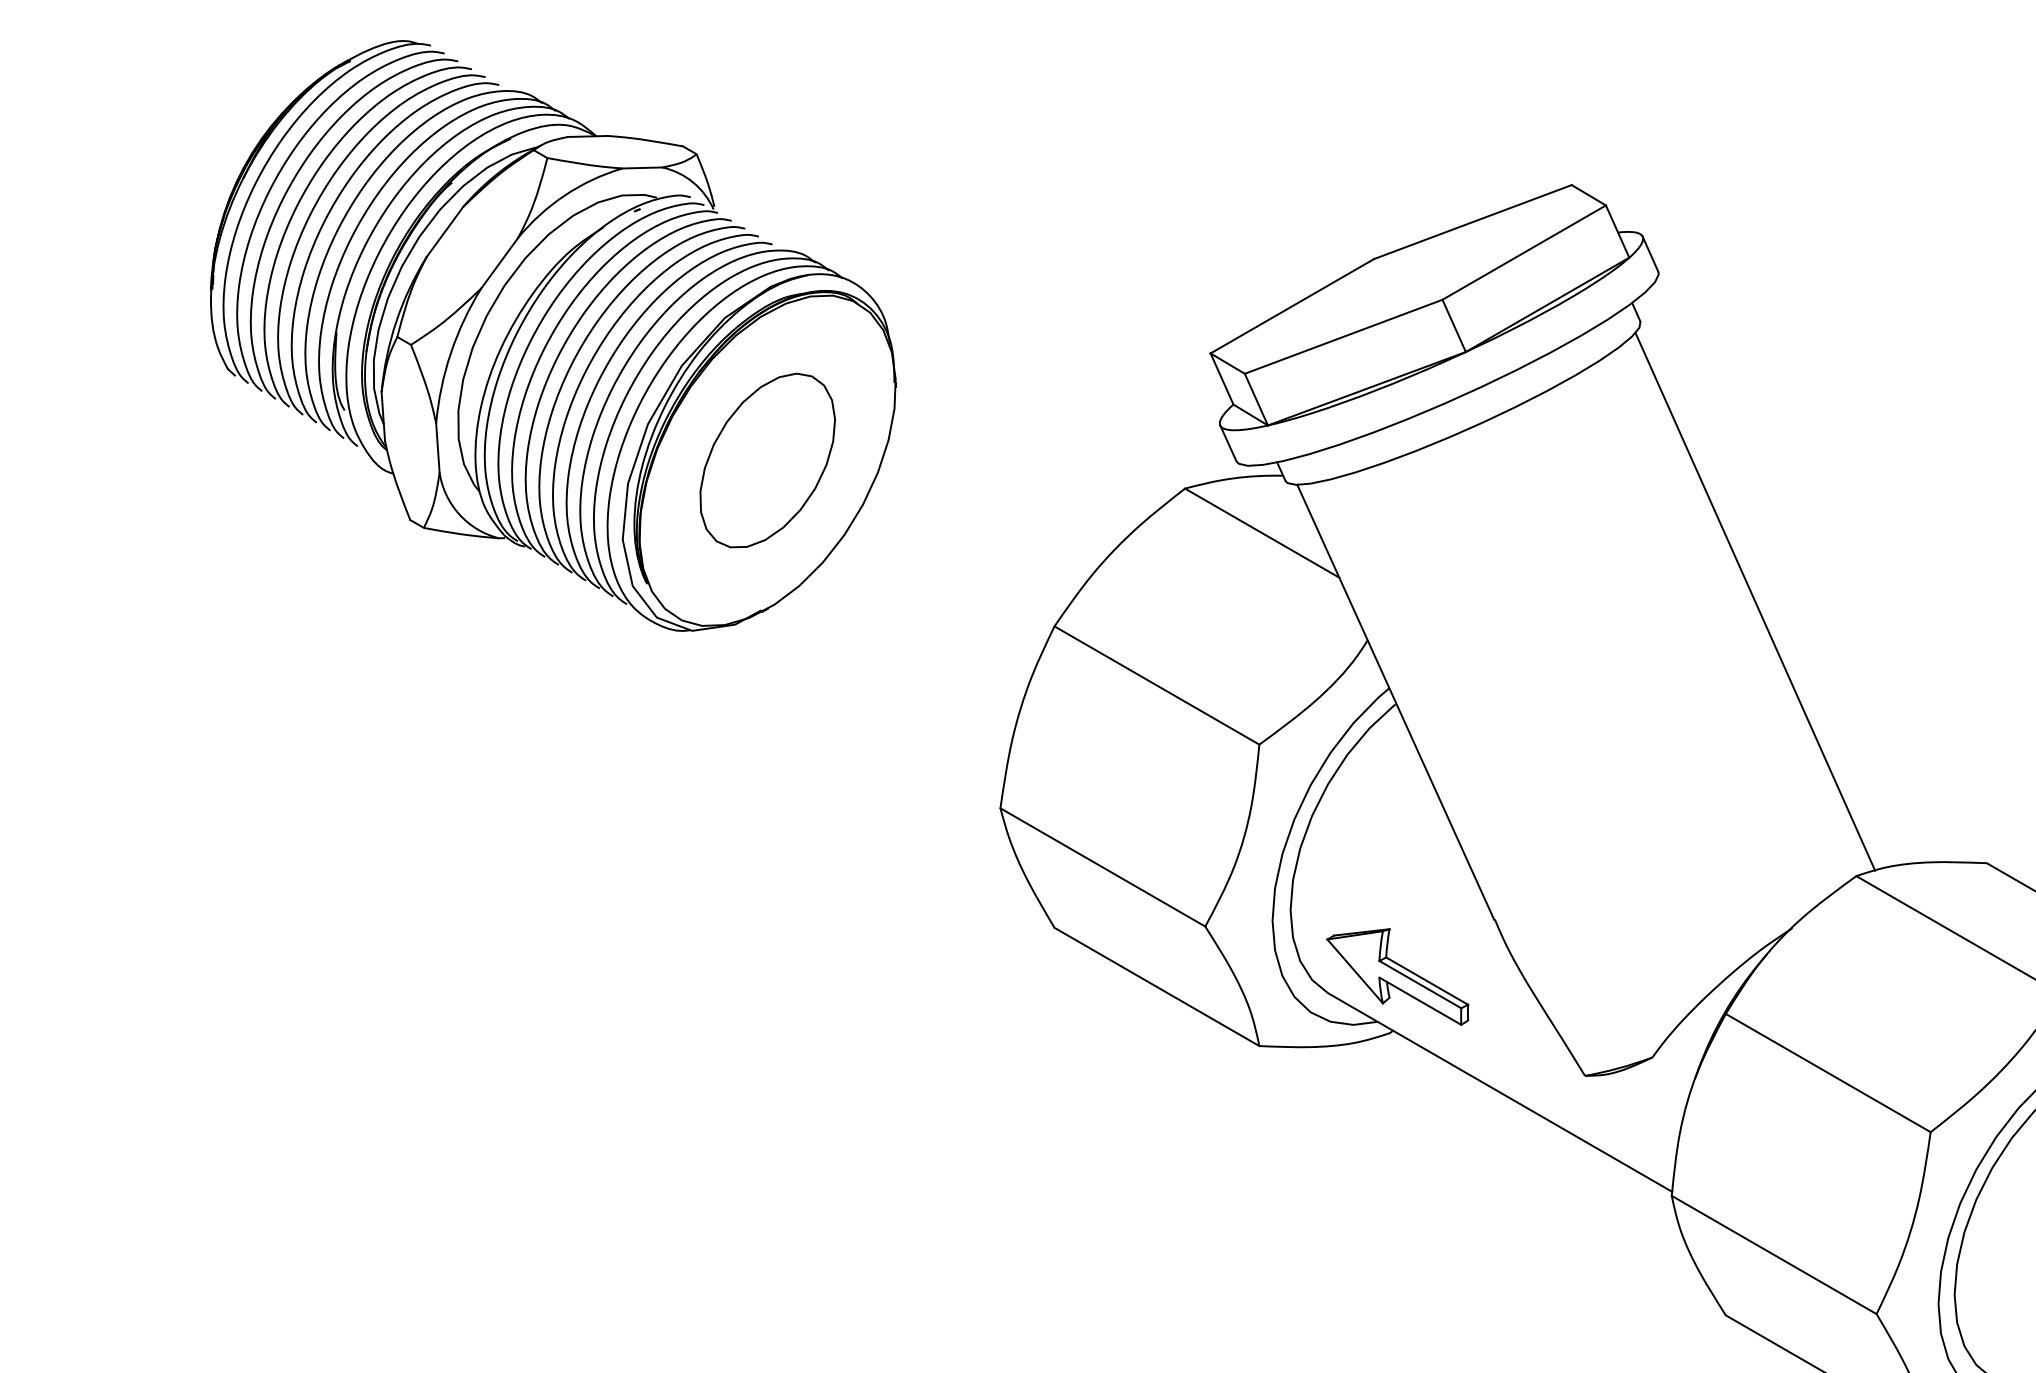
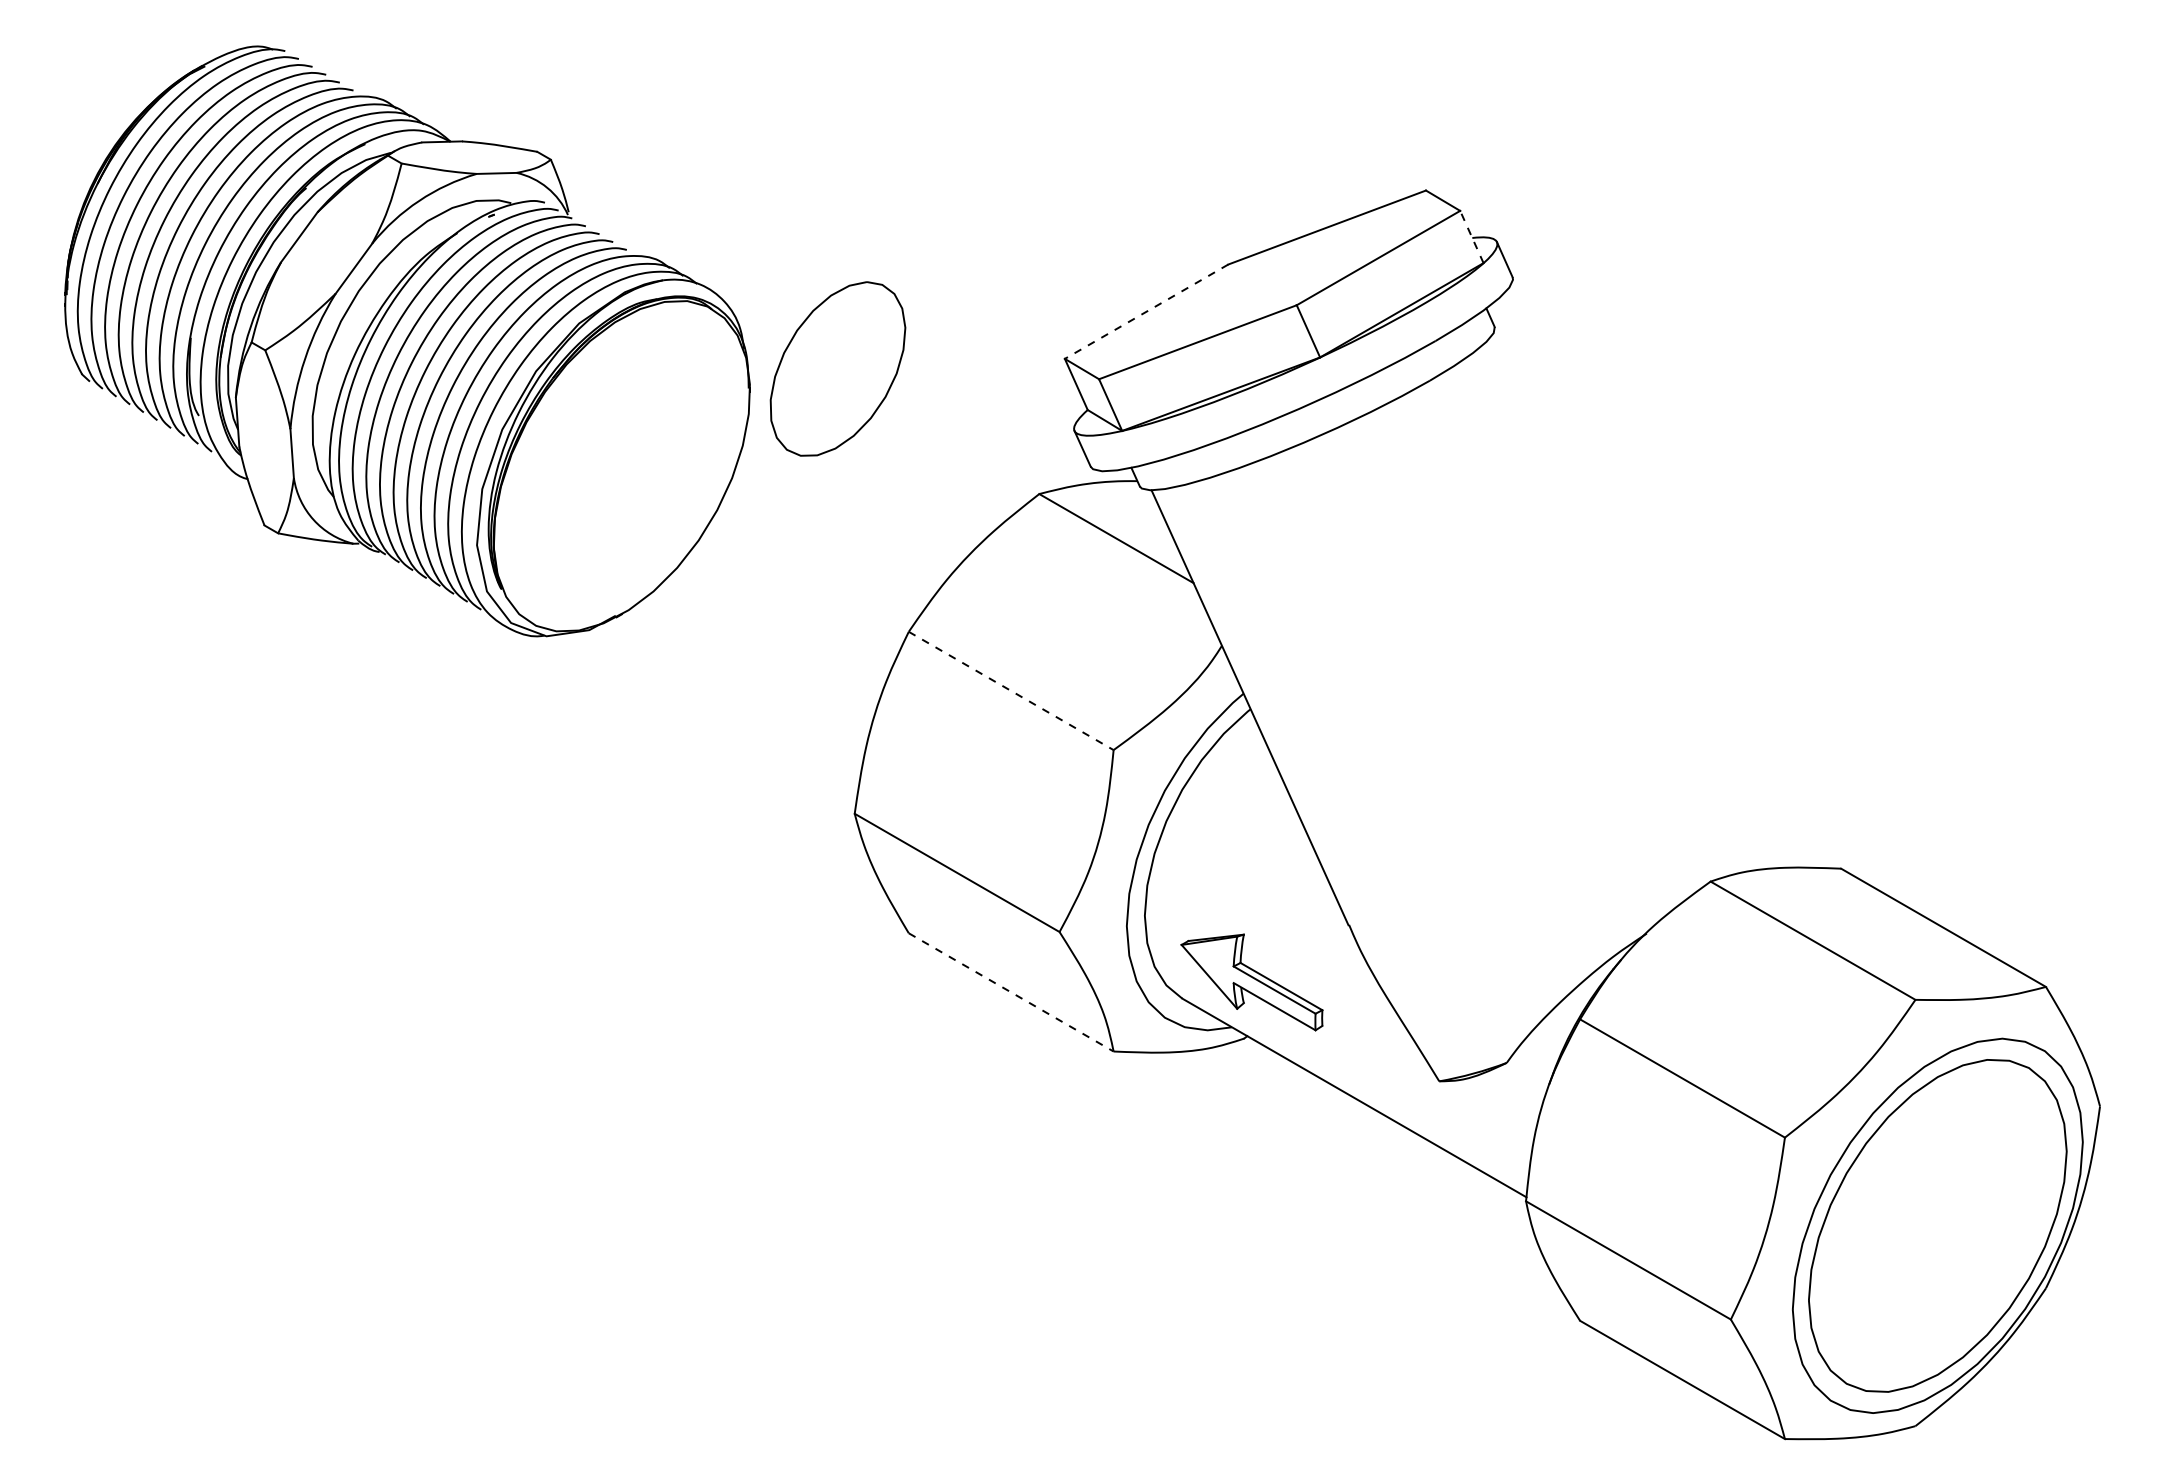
line: (1617, 232) -> (1471, 237), solid -> dashed
line: (1292, 306) -> (1146, 311), solid -> dashed
part: (767, 460) -> (837, 368), moved
line: (1755, 602) -> (1609, 607), removed
line: (1157, 686) -> (1011, 691), solid -> dashed
line: (1157, 987) -> (1011, 992), solid -> dashed

